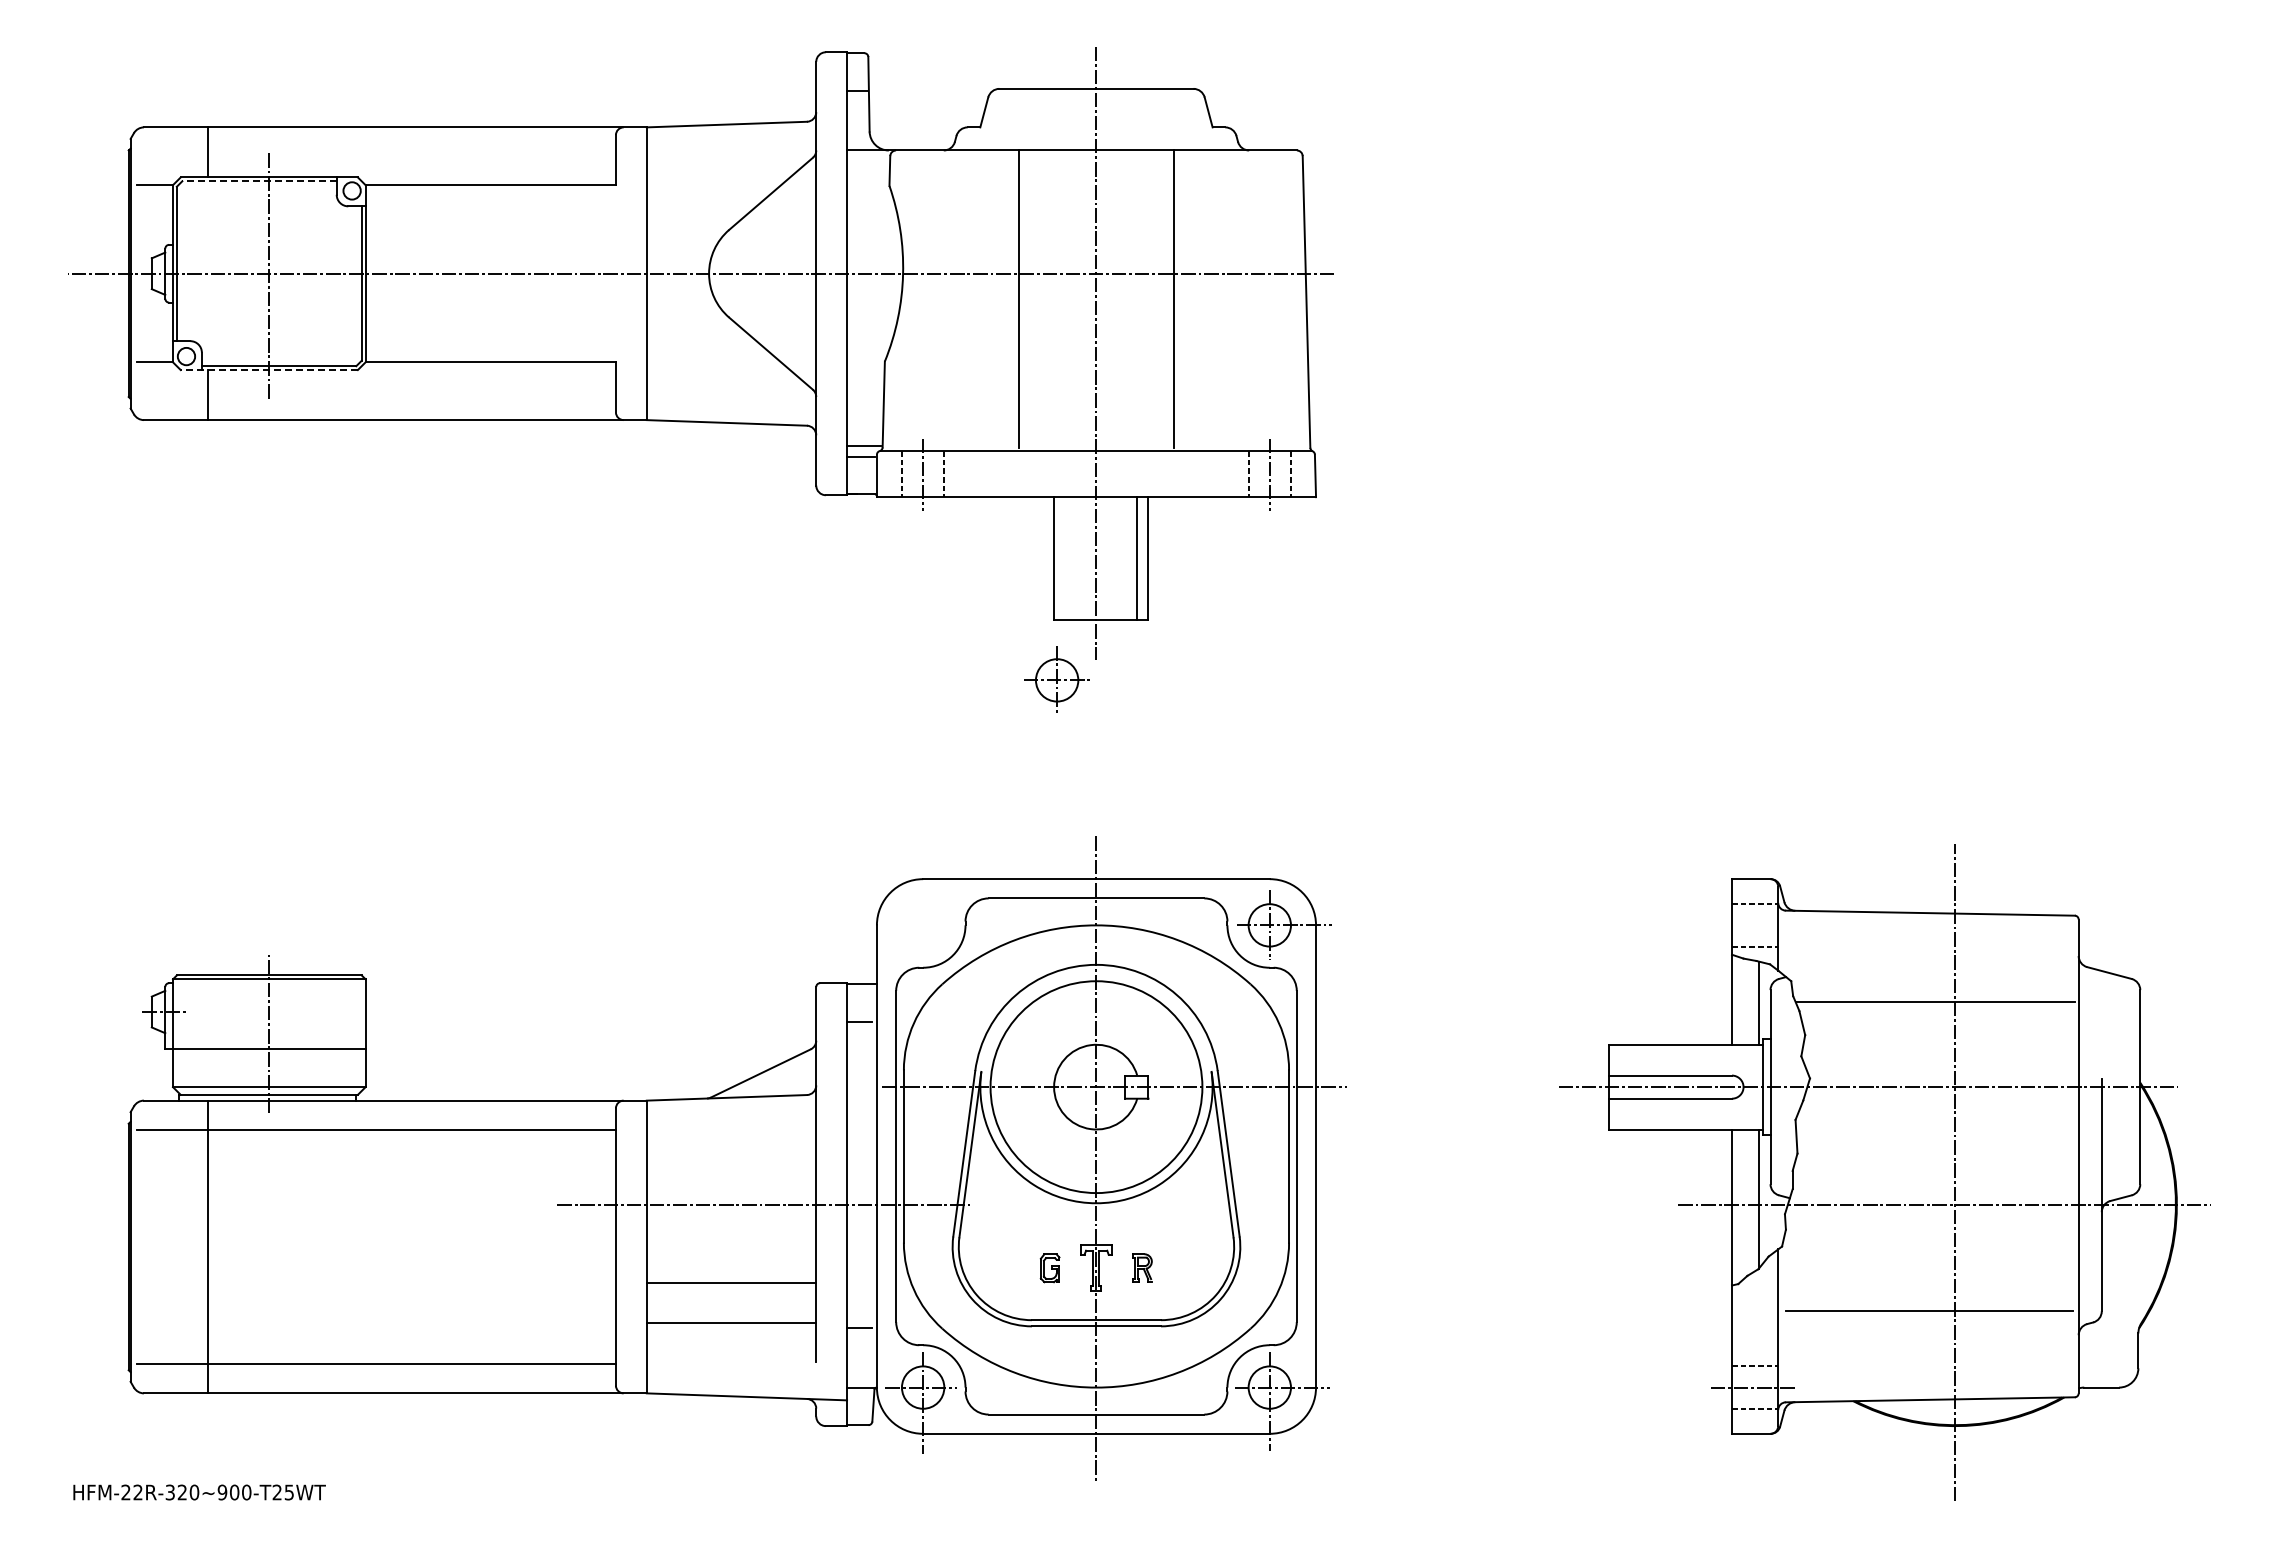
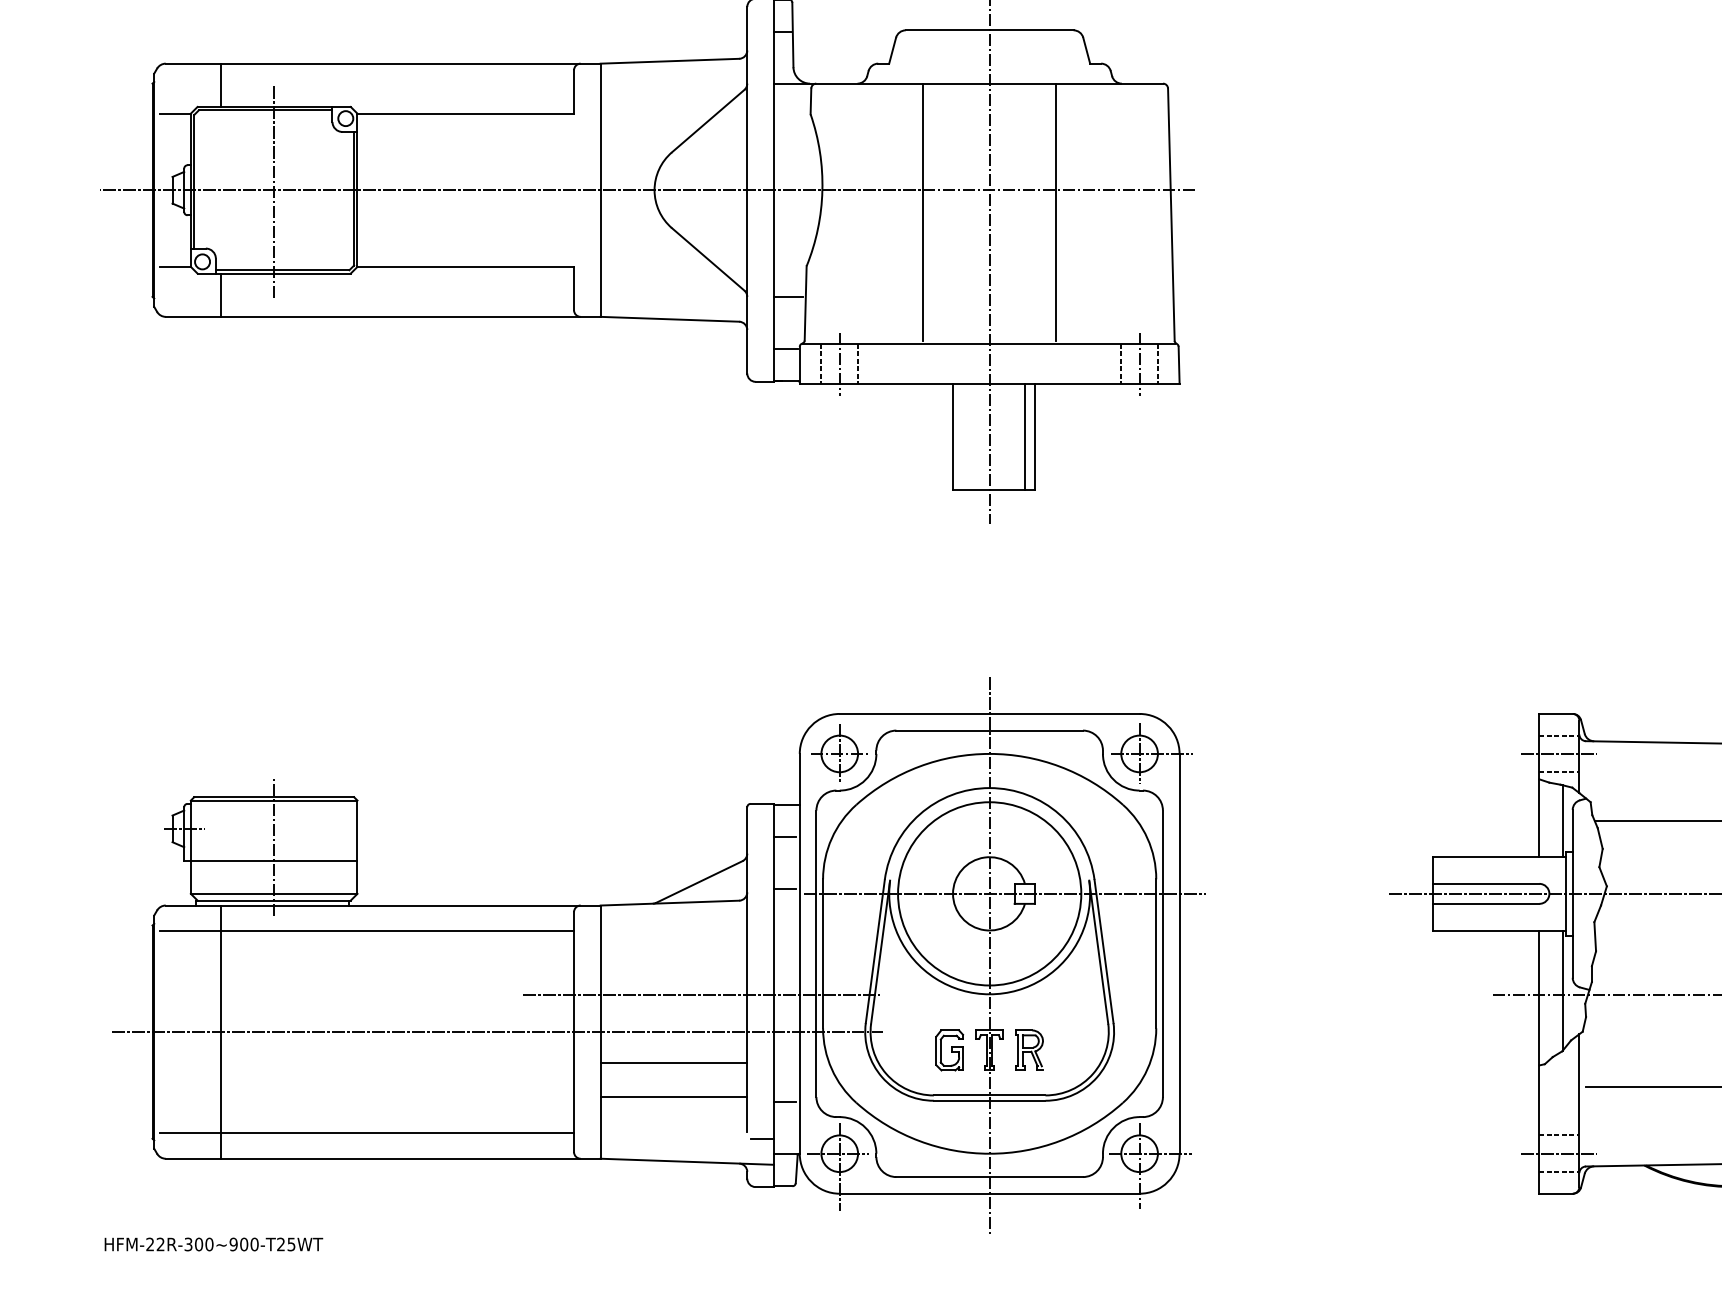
line: (259, 181) -> (265, 110), dashed -> solid
line: (269, 370) -> (274, 273), dashed -> solid
line: (863, 446) -> (788, 297), moved
part: (1056, 679) -> (839, 753), moved
line: (1754, 925) -> (1558, 754), added
line: (859, 1081) -> (784, 888), added
line: (527, 1247) -> (497, 1032), added
part: (1142, 1267) -> (1029, 1049), size x1.67
part: (1049, 1268) -> (949, 1050), size x1.67
line: (833, 1370) -> (762, 1138), added
text: (182, 1492) -> (199, 1244), HFM-22R-320~900-T25WT -> HFM-22R-300~900-T25WT

